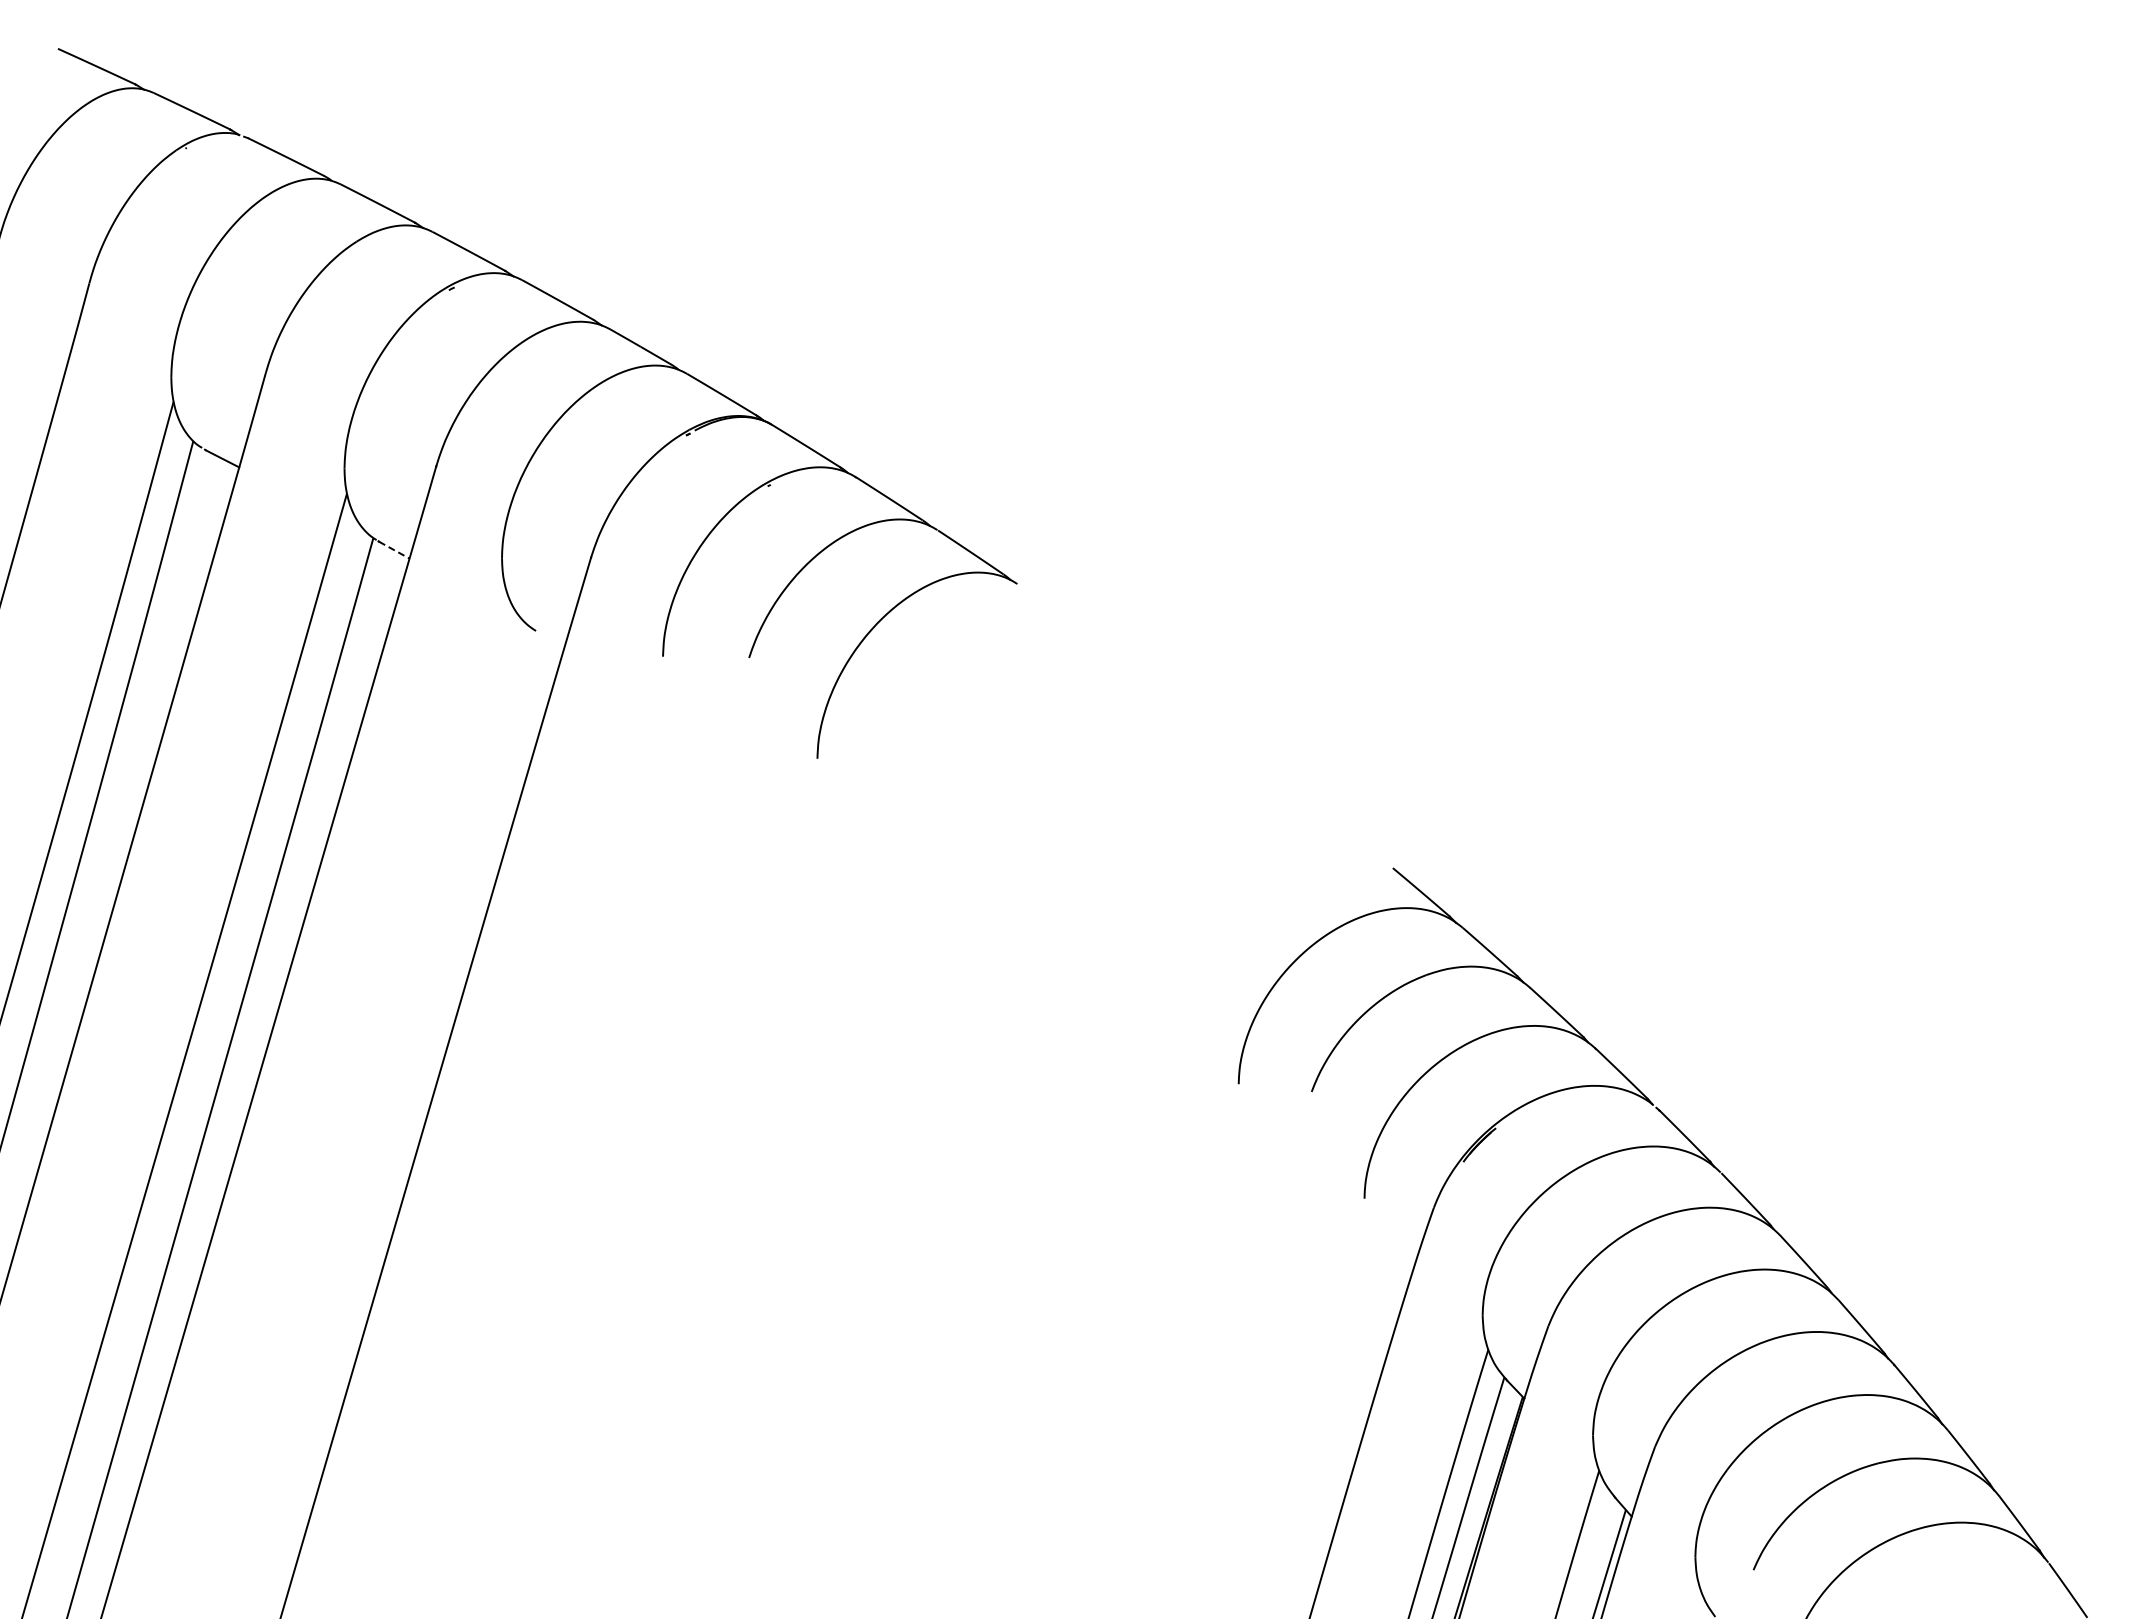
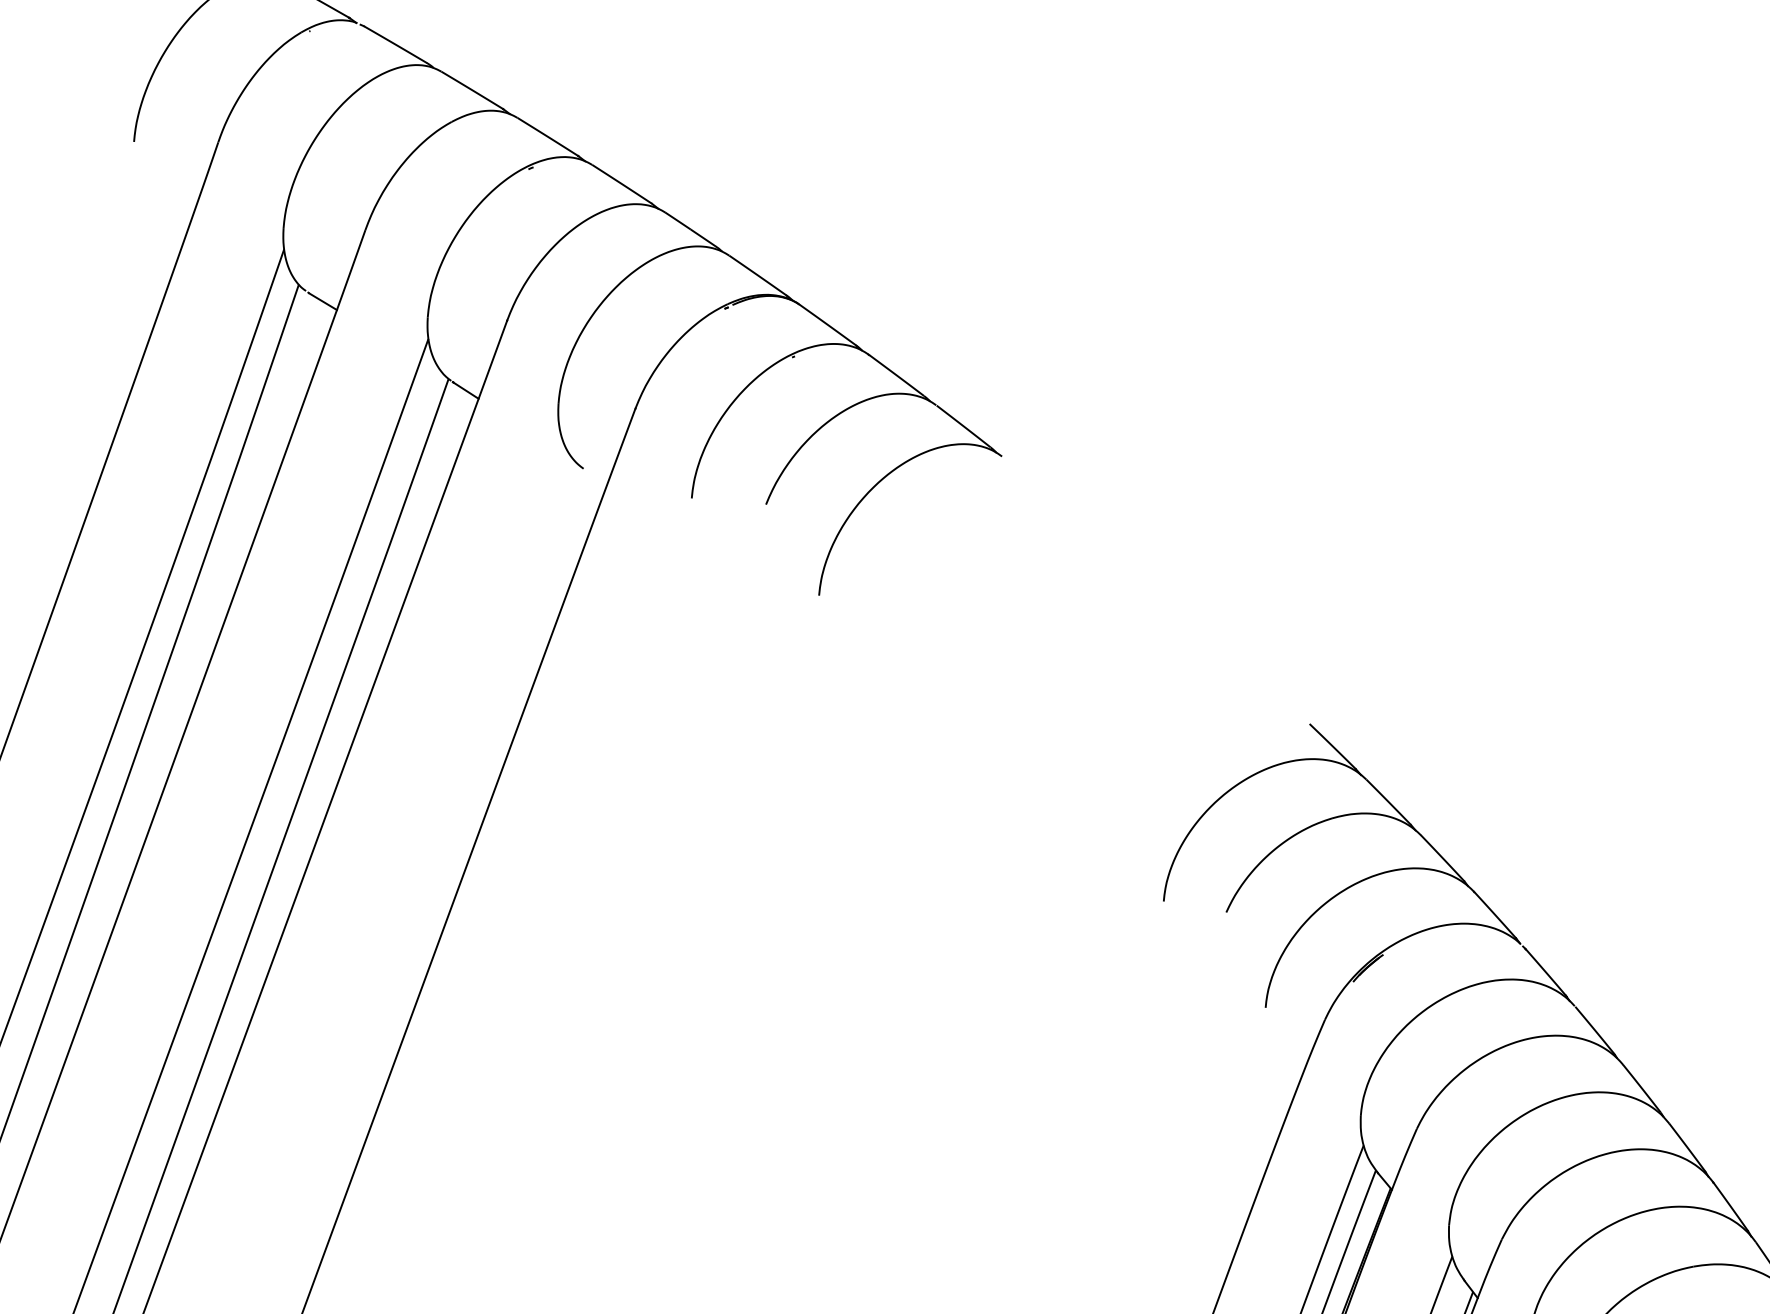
line: (394, 550) -> (466, 390), dashed -> solid

